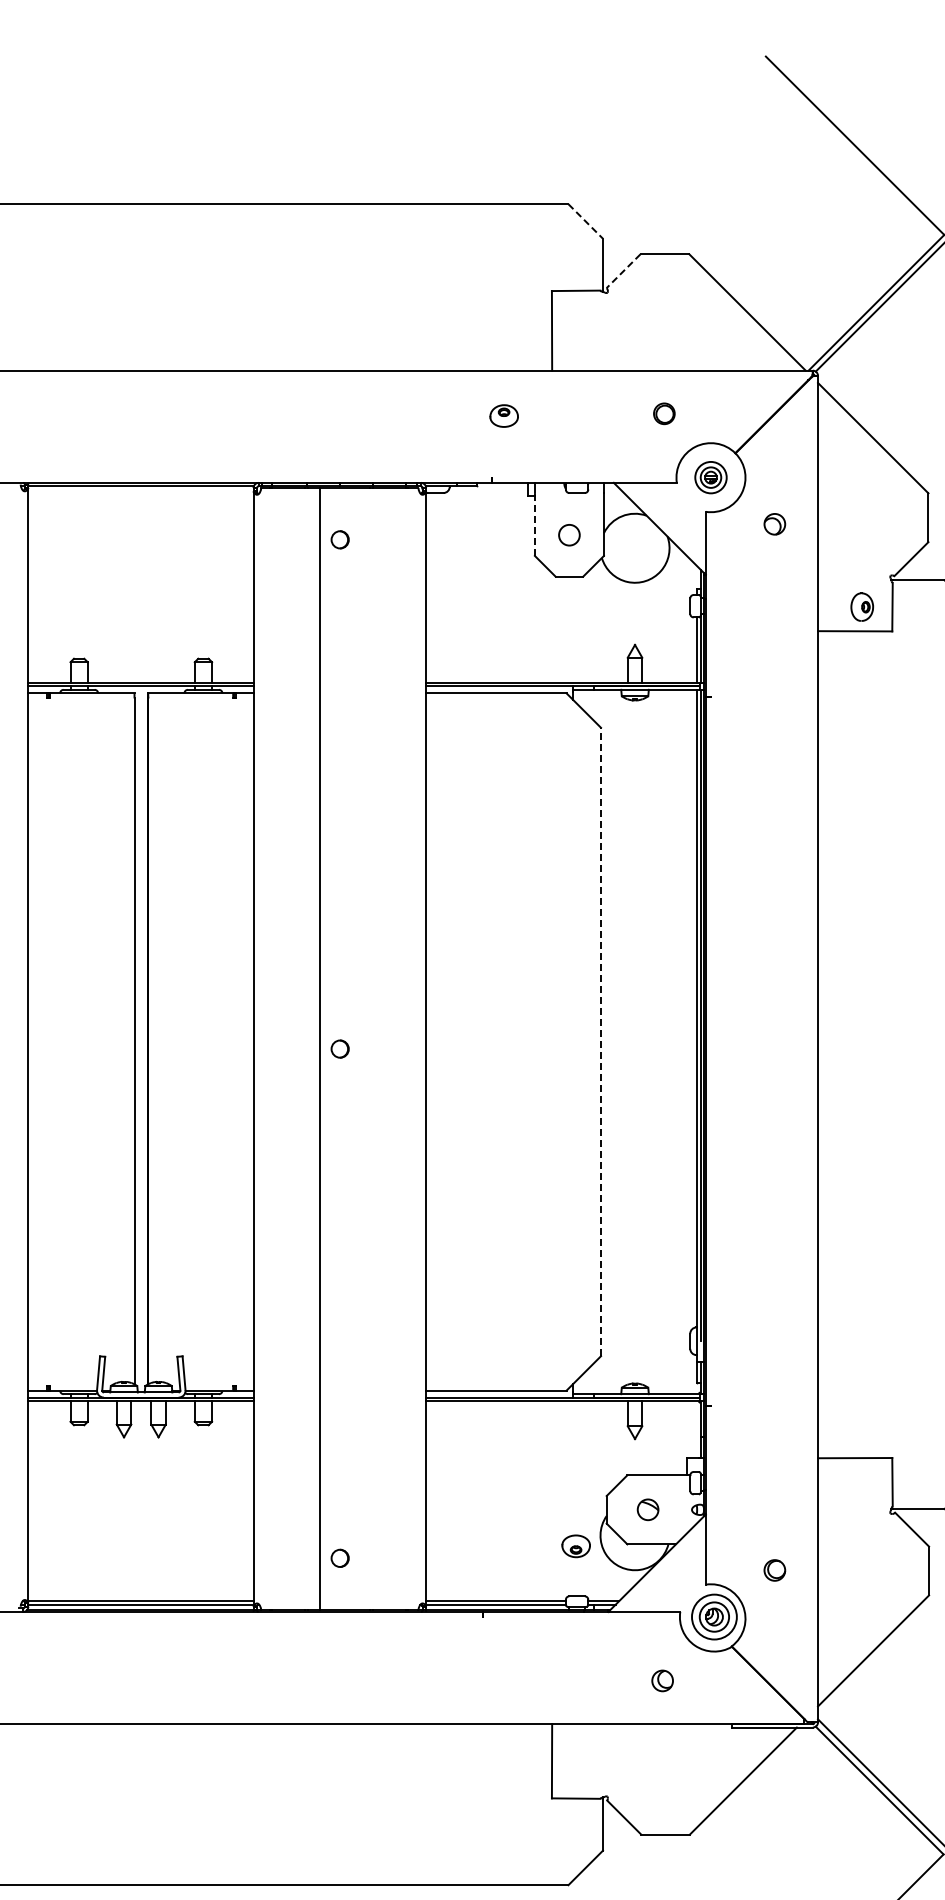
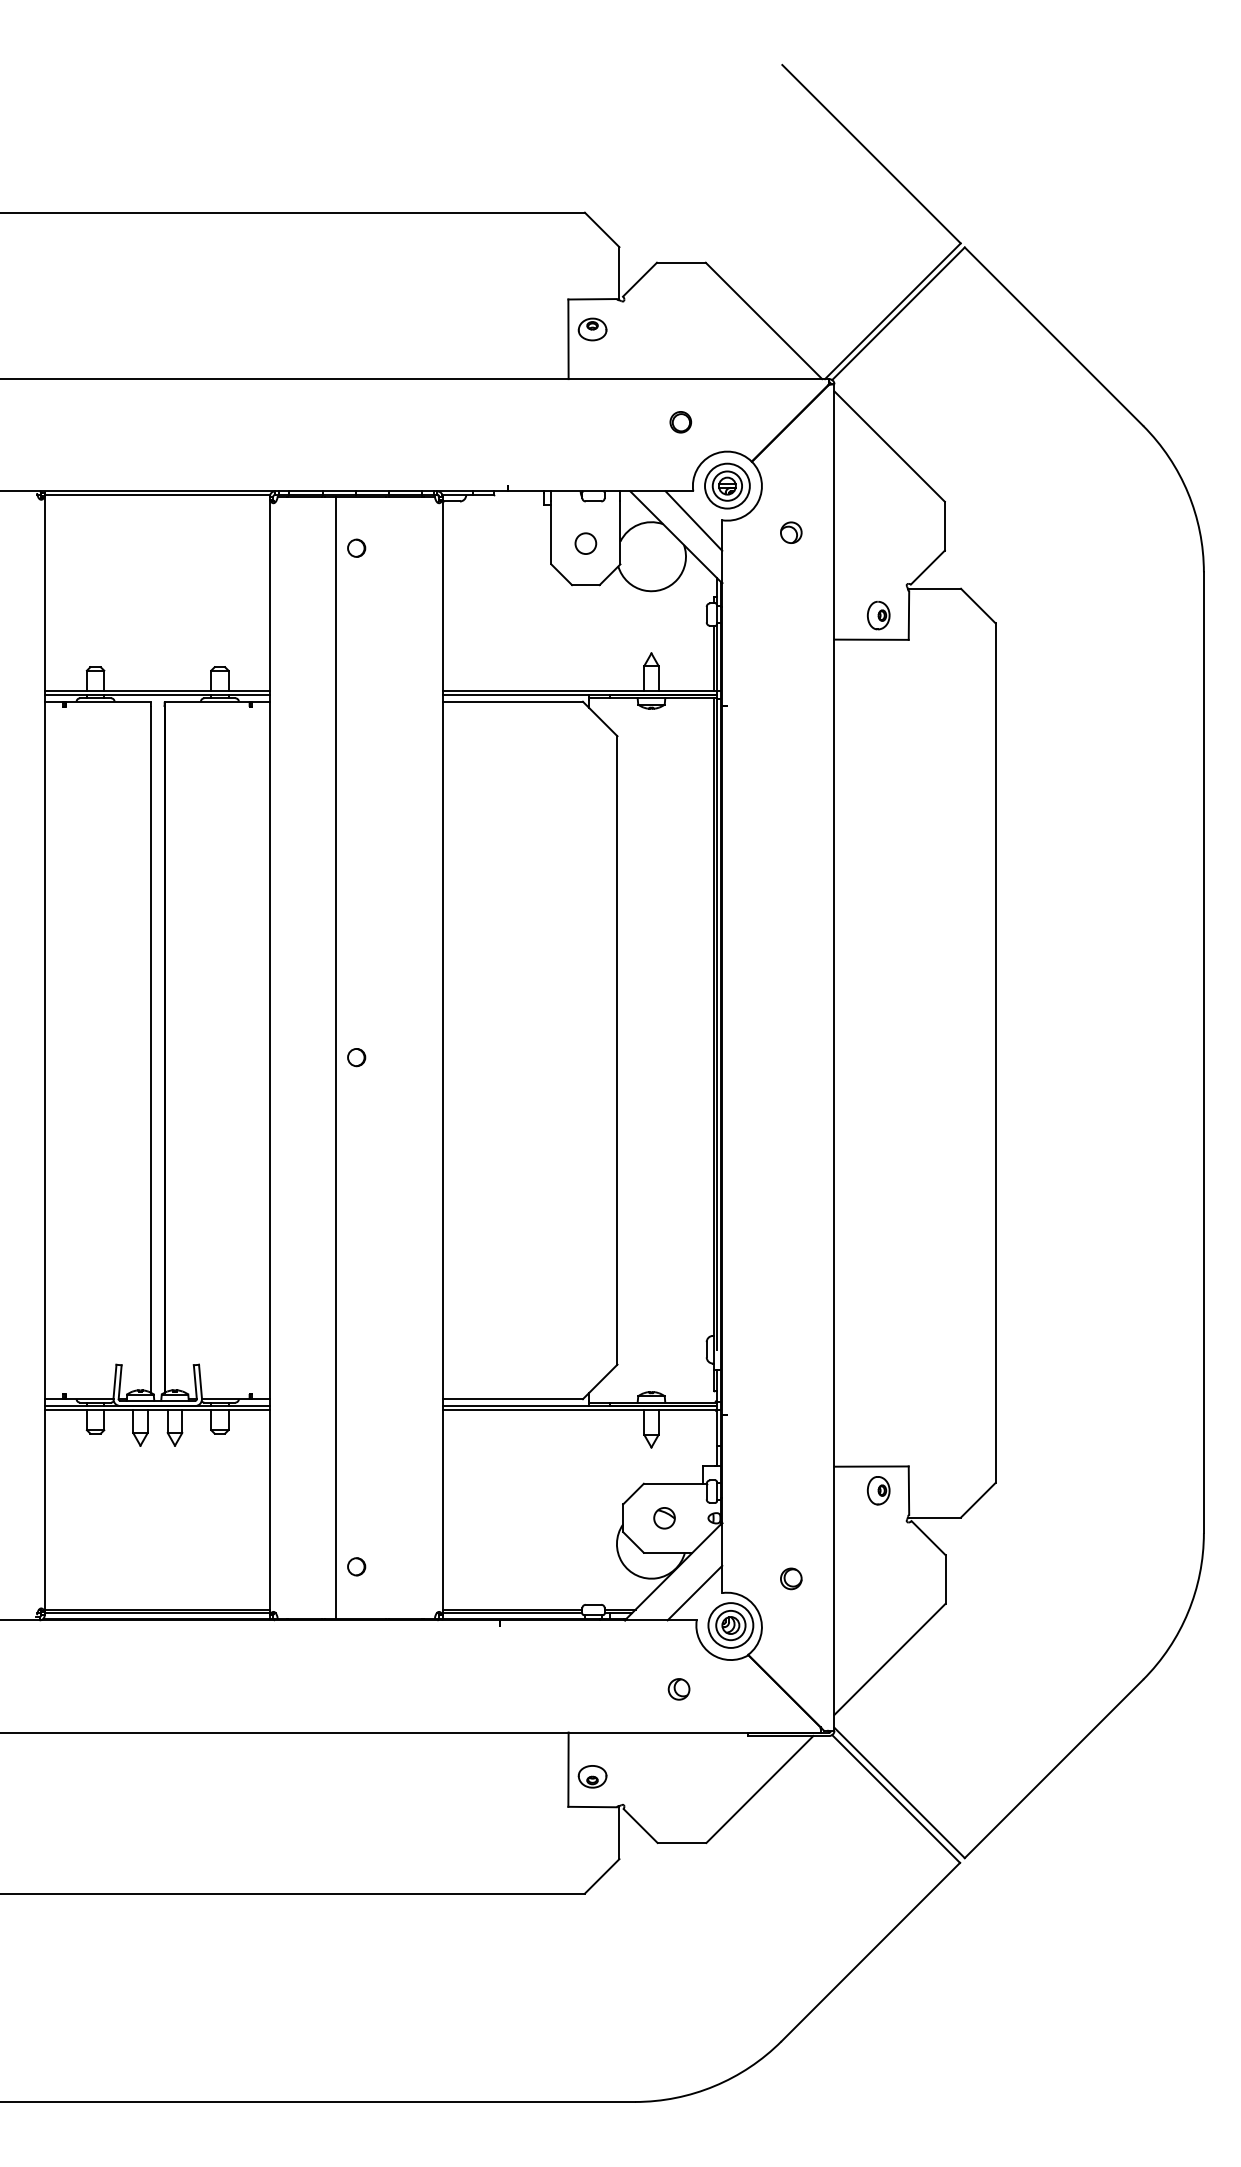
line: (586, 222) -> (602, 230), dashed -> solid
line: (624, 271) -> (640, 279), dashed -> solid
part: (504, 416) -> (592, 329), moved
part: (711, 477) -> (727, 485), size x1.43
line: (677, 512) -> (693, 520), added
line: (535, 524) -> (551, 532), dashed -> solid
line: (601, 1041) -> (617, 1049), dashed -> solid
part: (862, 1482) -> (878, 1490), added
part: (576, 1546) -> (592, 1776), moved
line: (678, 1584) -> (694, 1592), added

